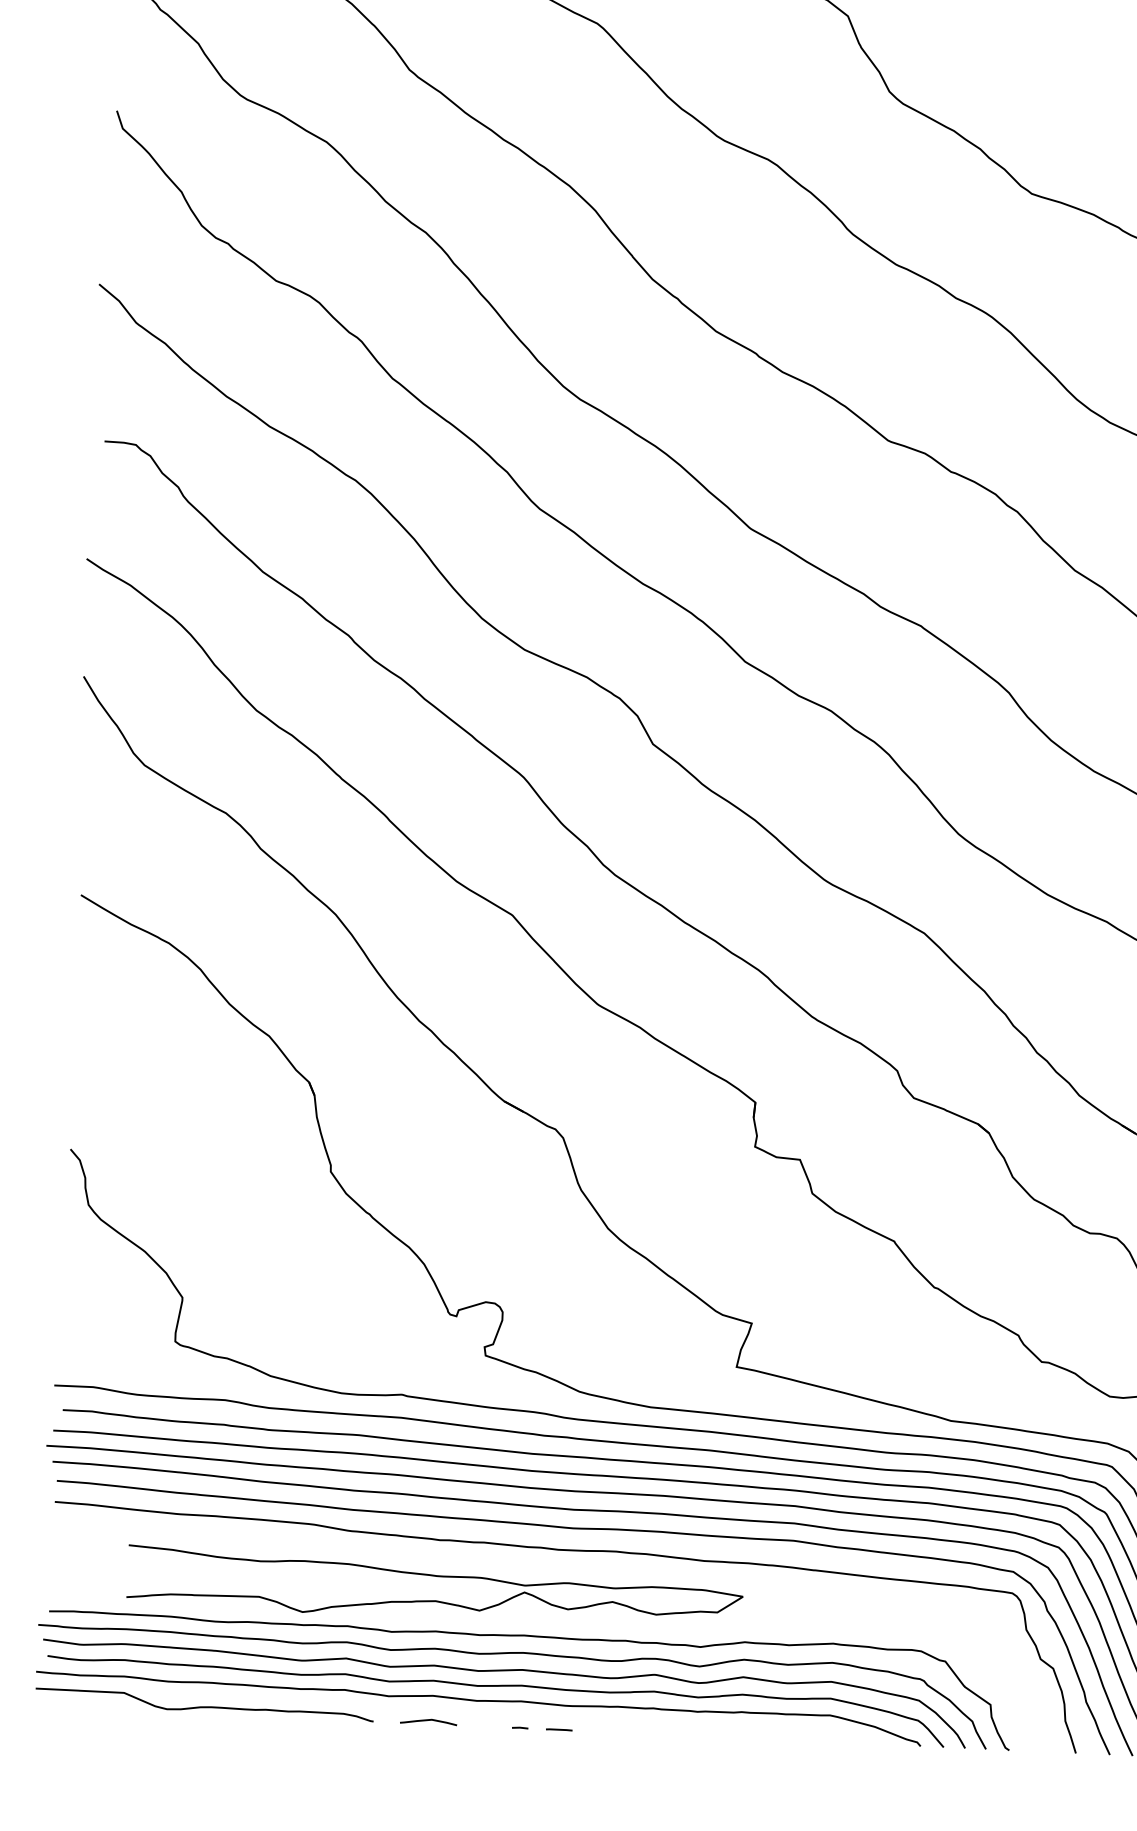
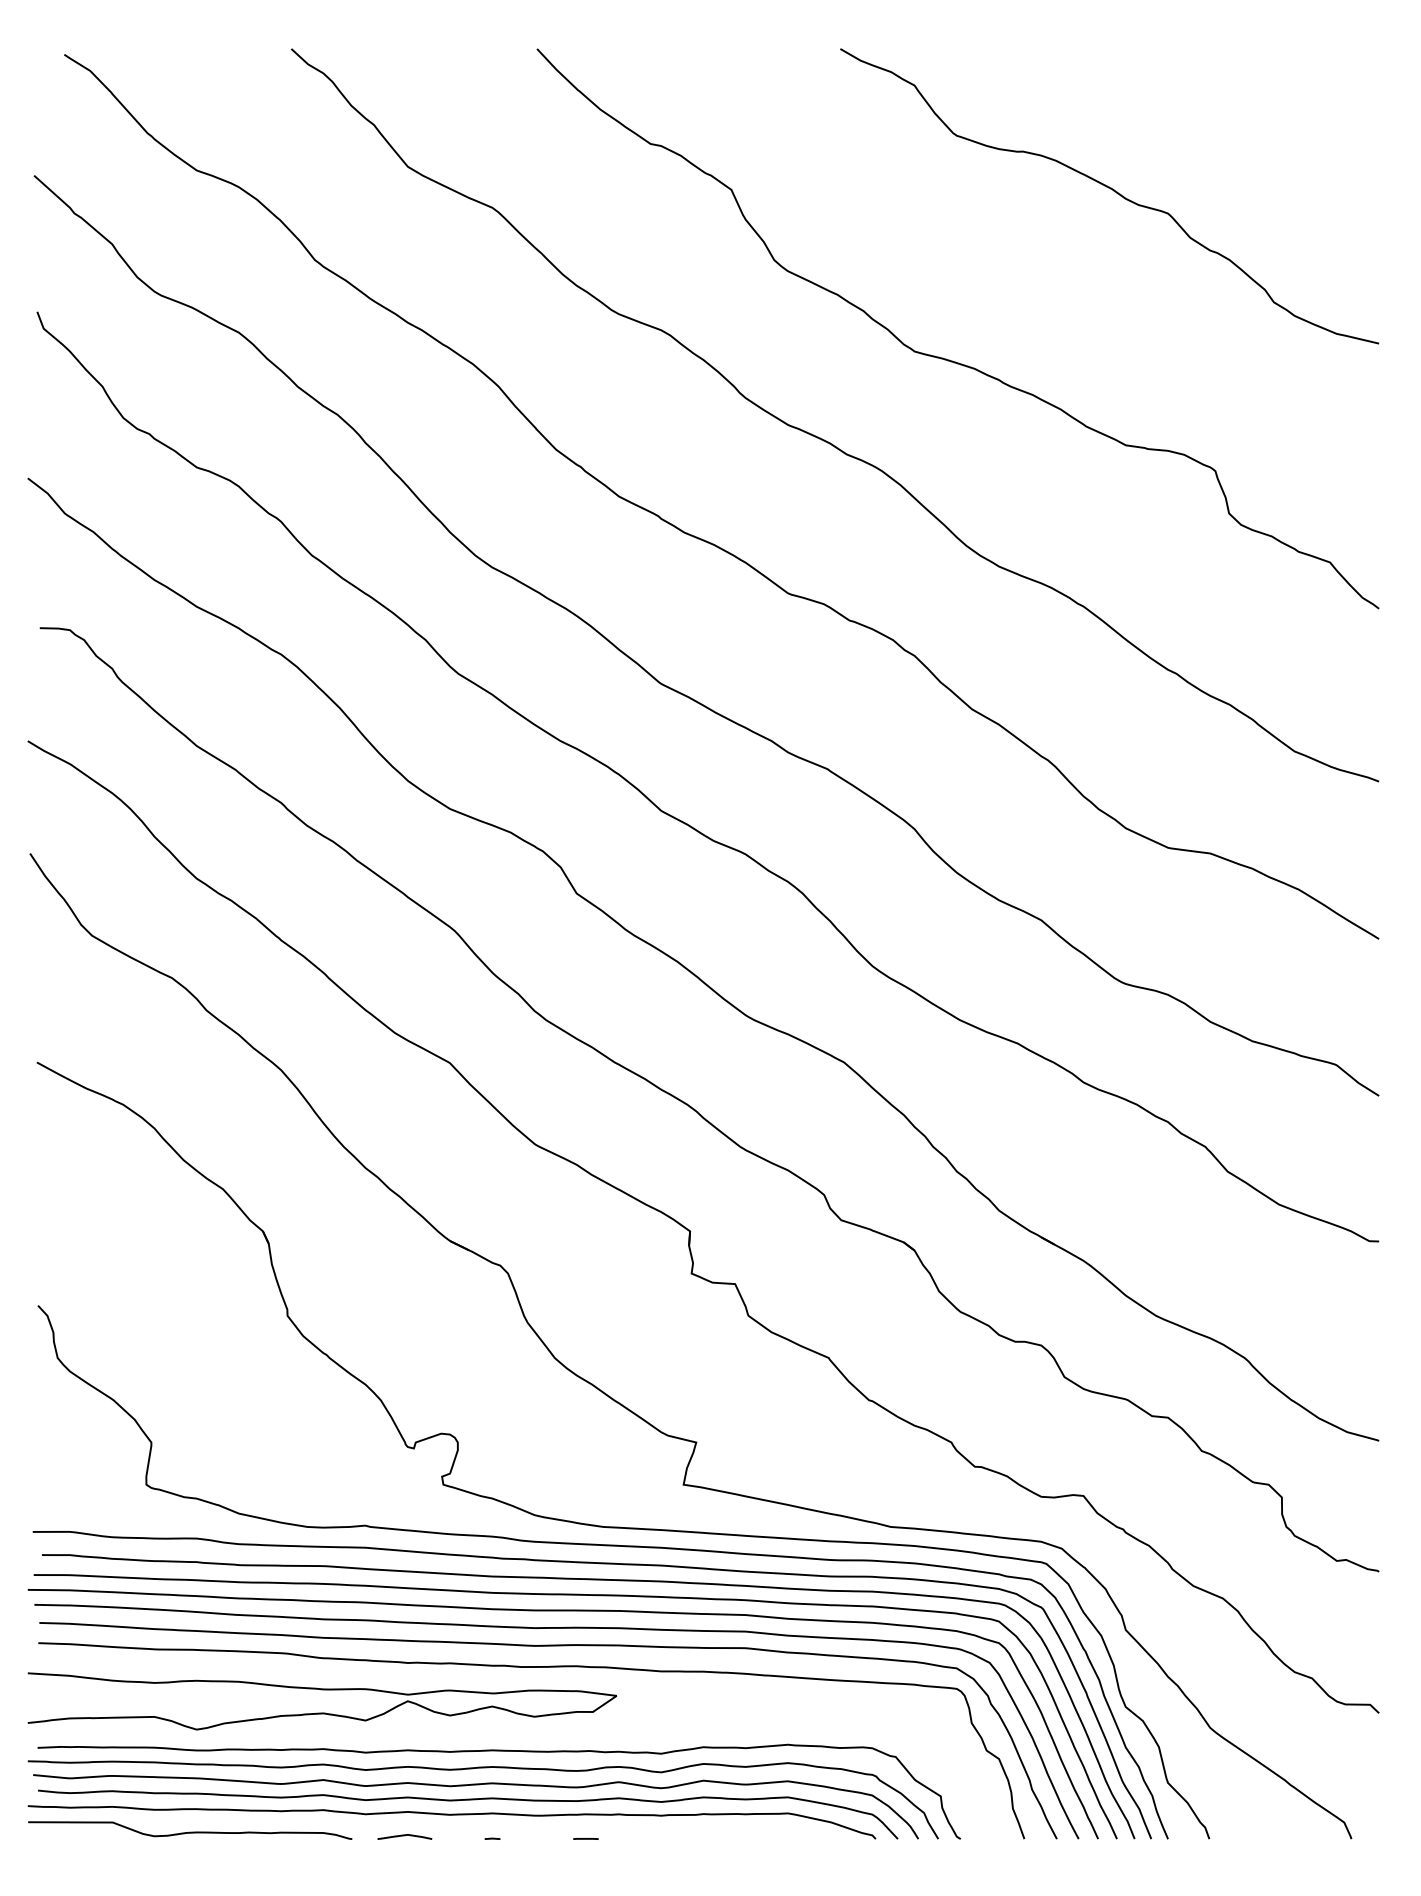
curve: (435, 1577) -> (322, 1690), moved
line: (558, 1729) -> (585, 1838), moved

